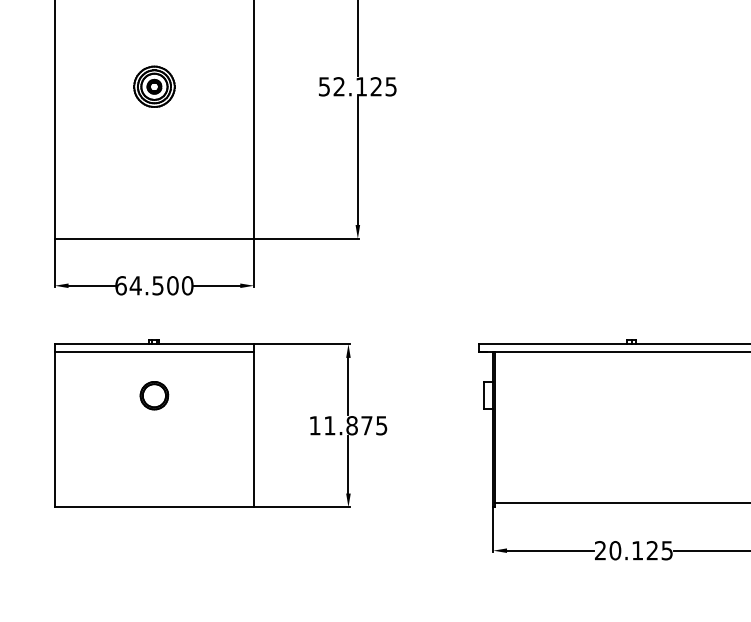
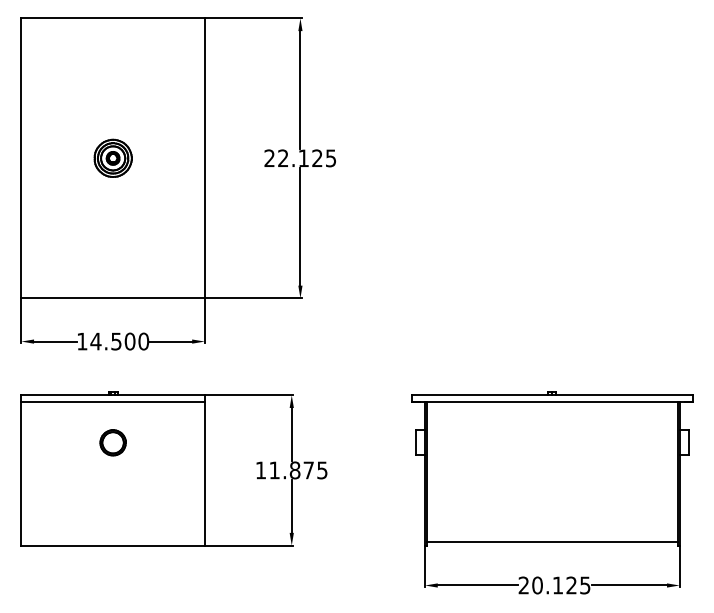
text: (324, 86) -> (269, 158), 52.125 -> 22.125
text: (121, 285) -> (82, 341), 64.500 -> 14.500

